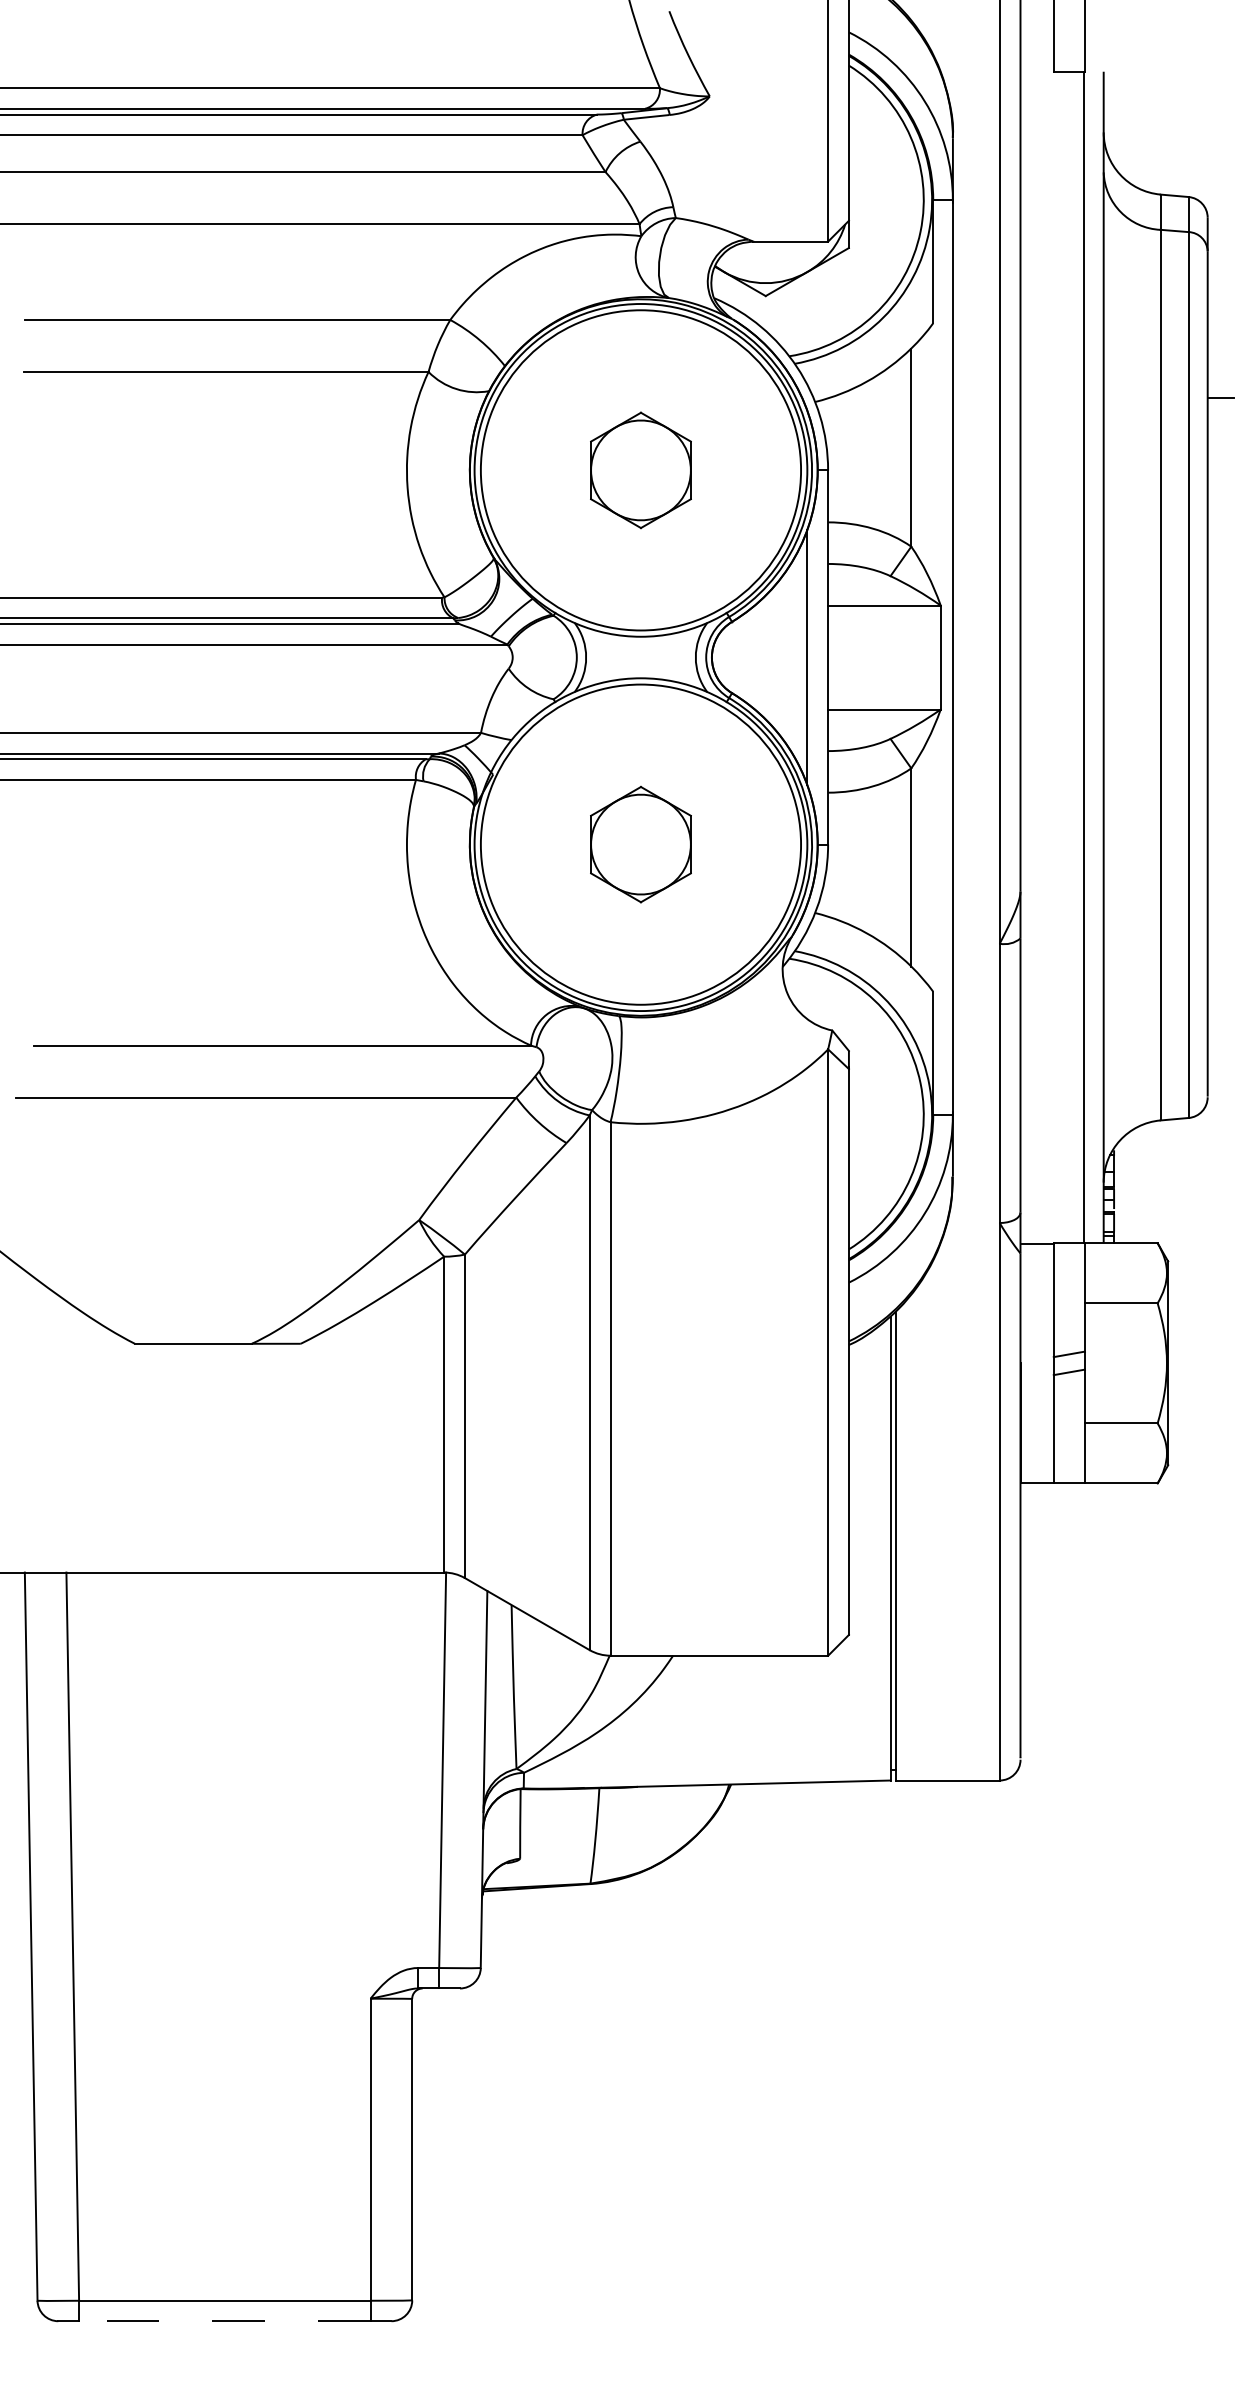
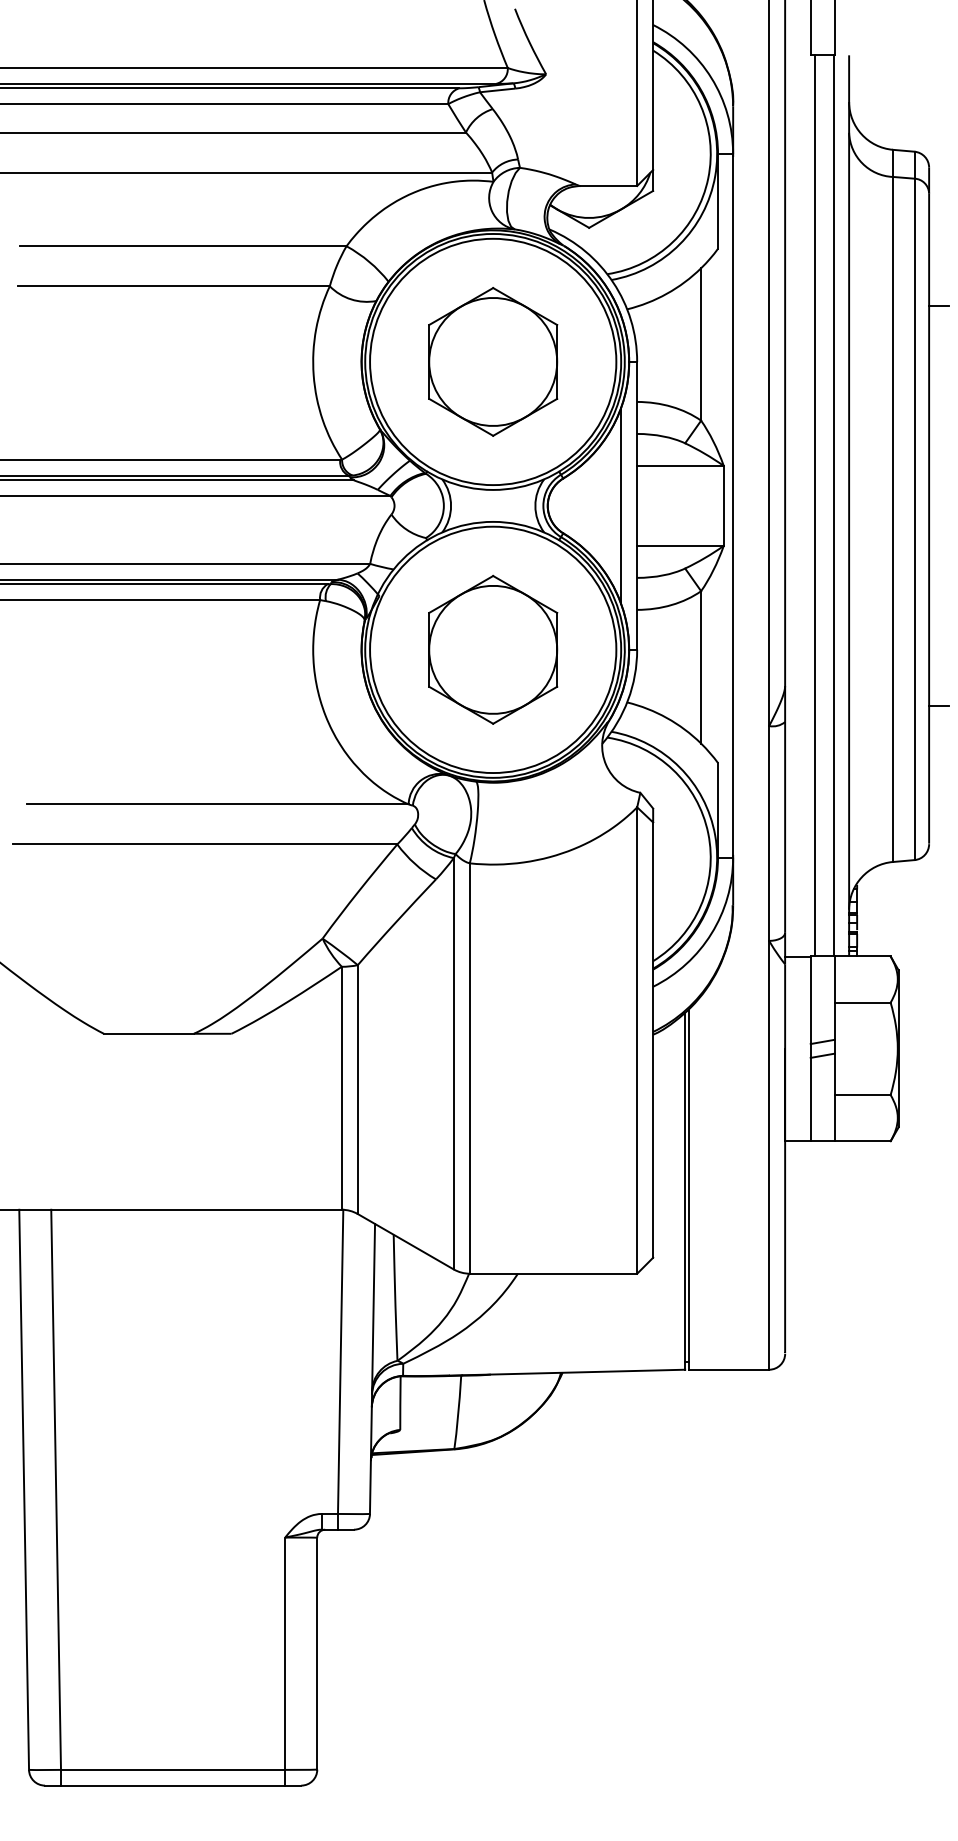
part: (640, 470) -> (492, 362), size x1.67
line: (1059, 657) -> (815, 505), added
part: (640, 844) -> (492, 649), size x1.67
line: (1220, 917) -> (938, 705), added
line: (224, 2321) -> (172, 1785), dashed -> solid

